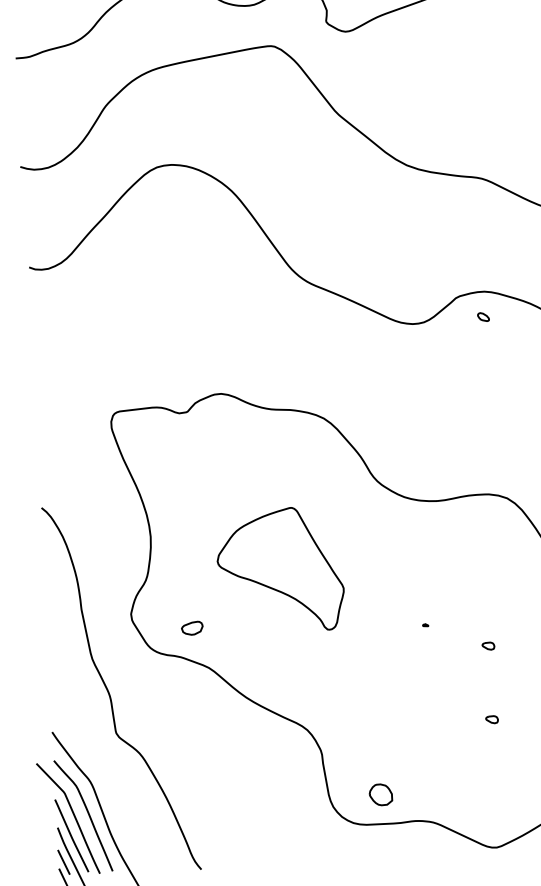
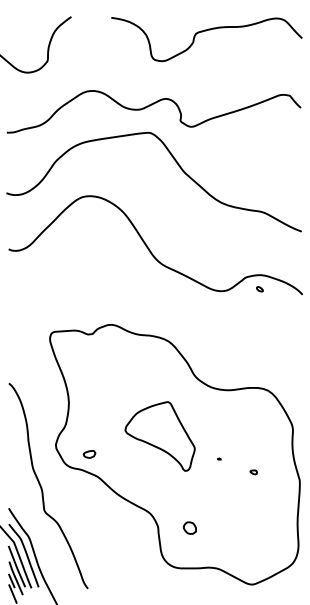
part: (279, 570) -> (159, 436), moved
part: (491, 719) -> (253, 513), removed
part: (380, 793) -> (189, 527), moved

